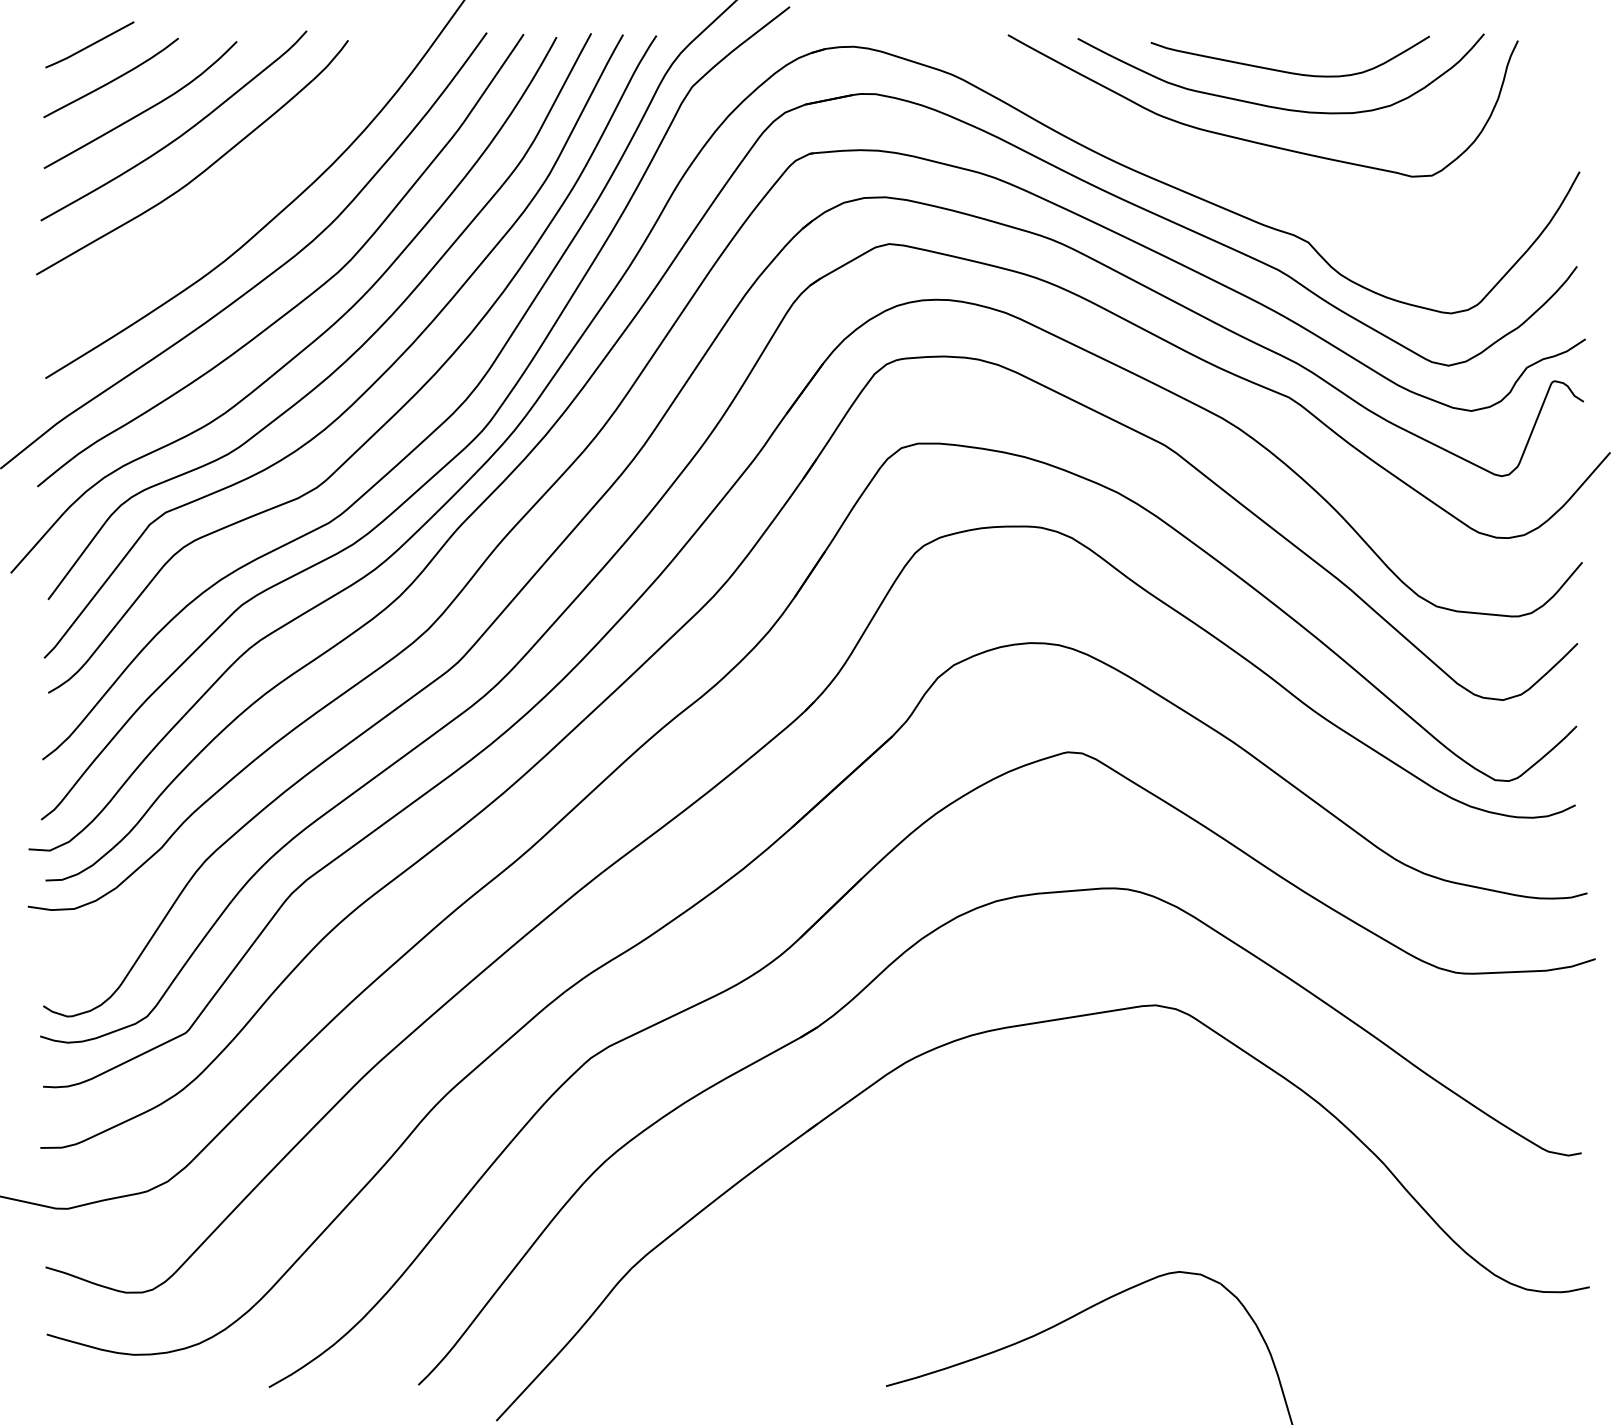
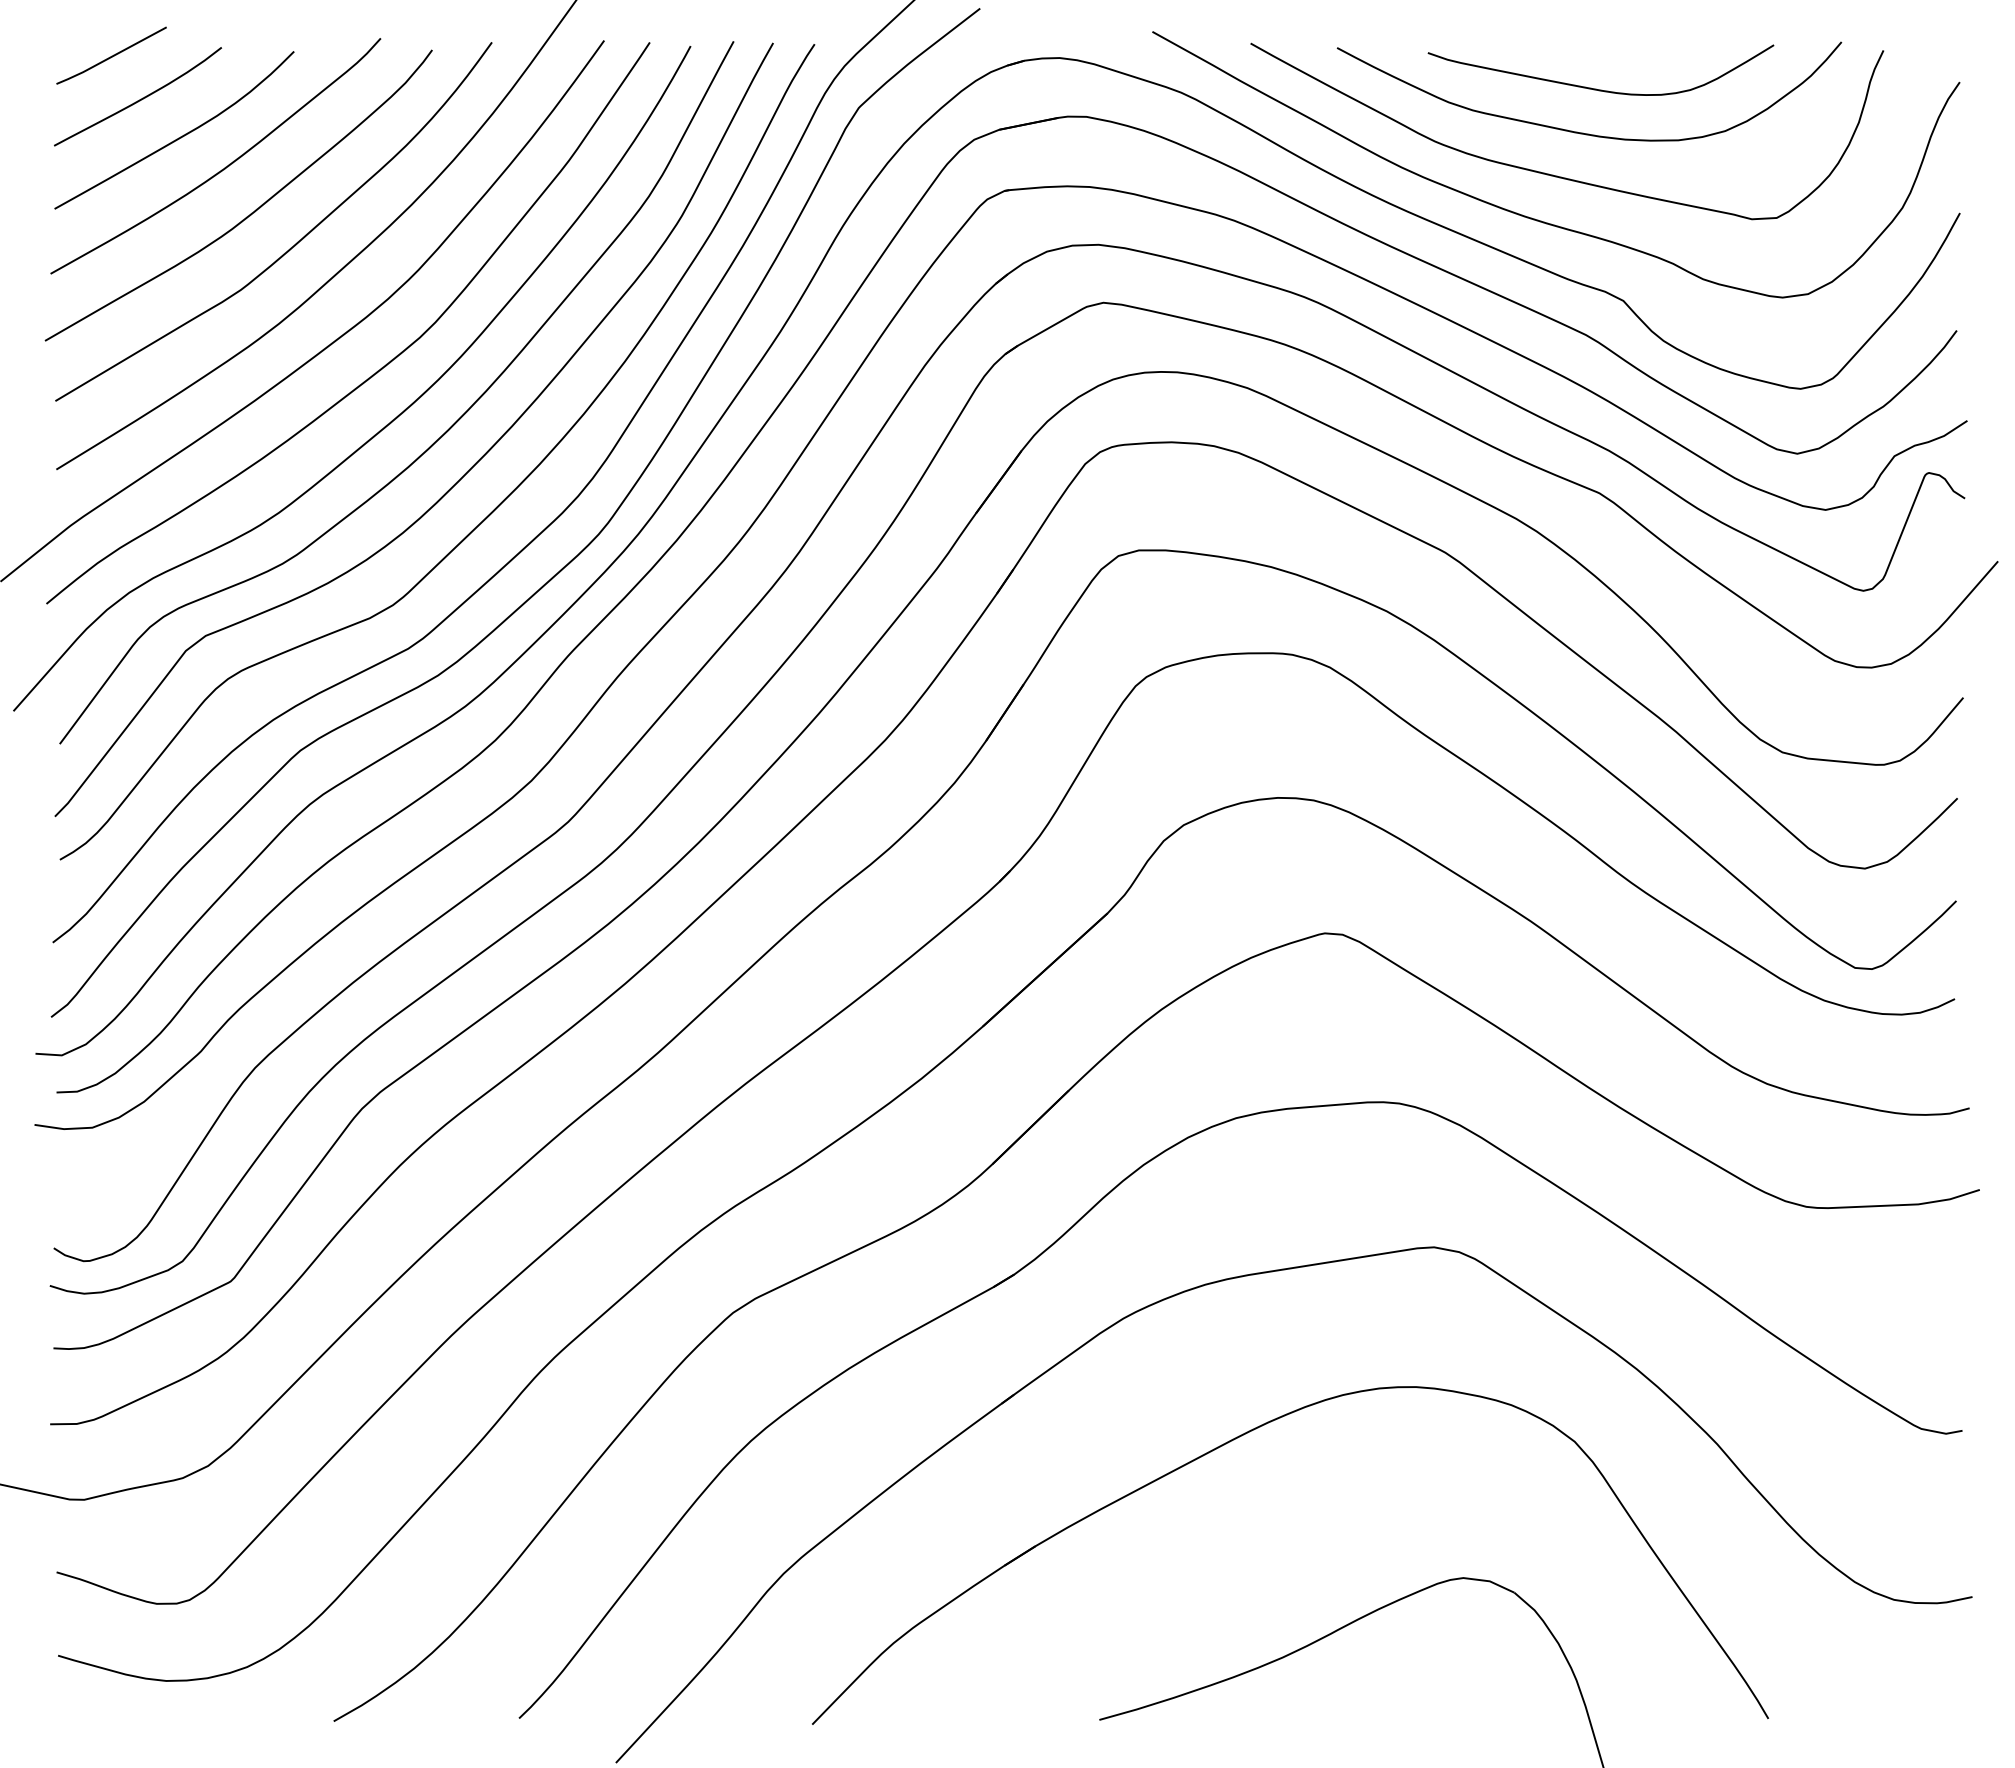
curve: (1239, 176) -> (1538, 219), added
curve: (234, 199) -> (290, 247), added
part: (993, 1161) -> (1232, 1441), added

